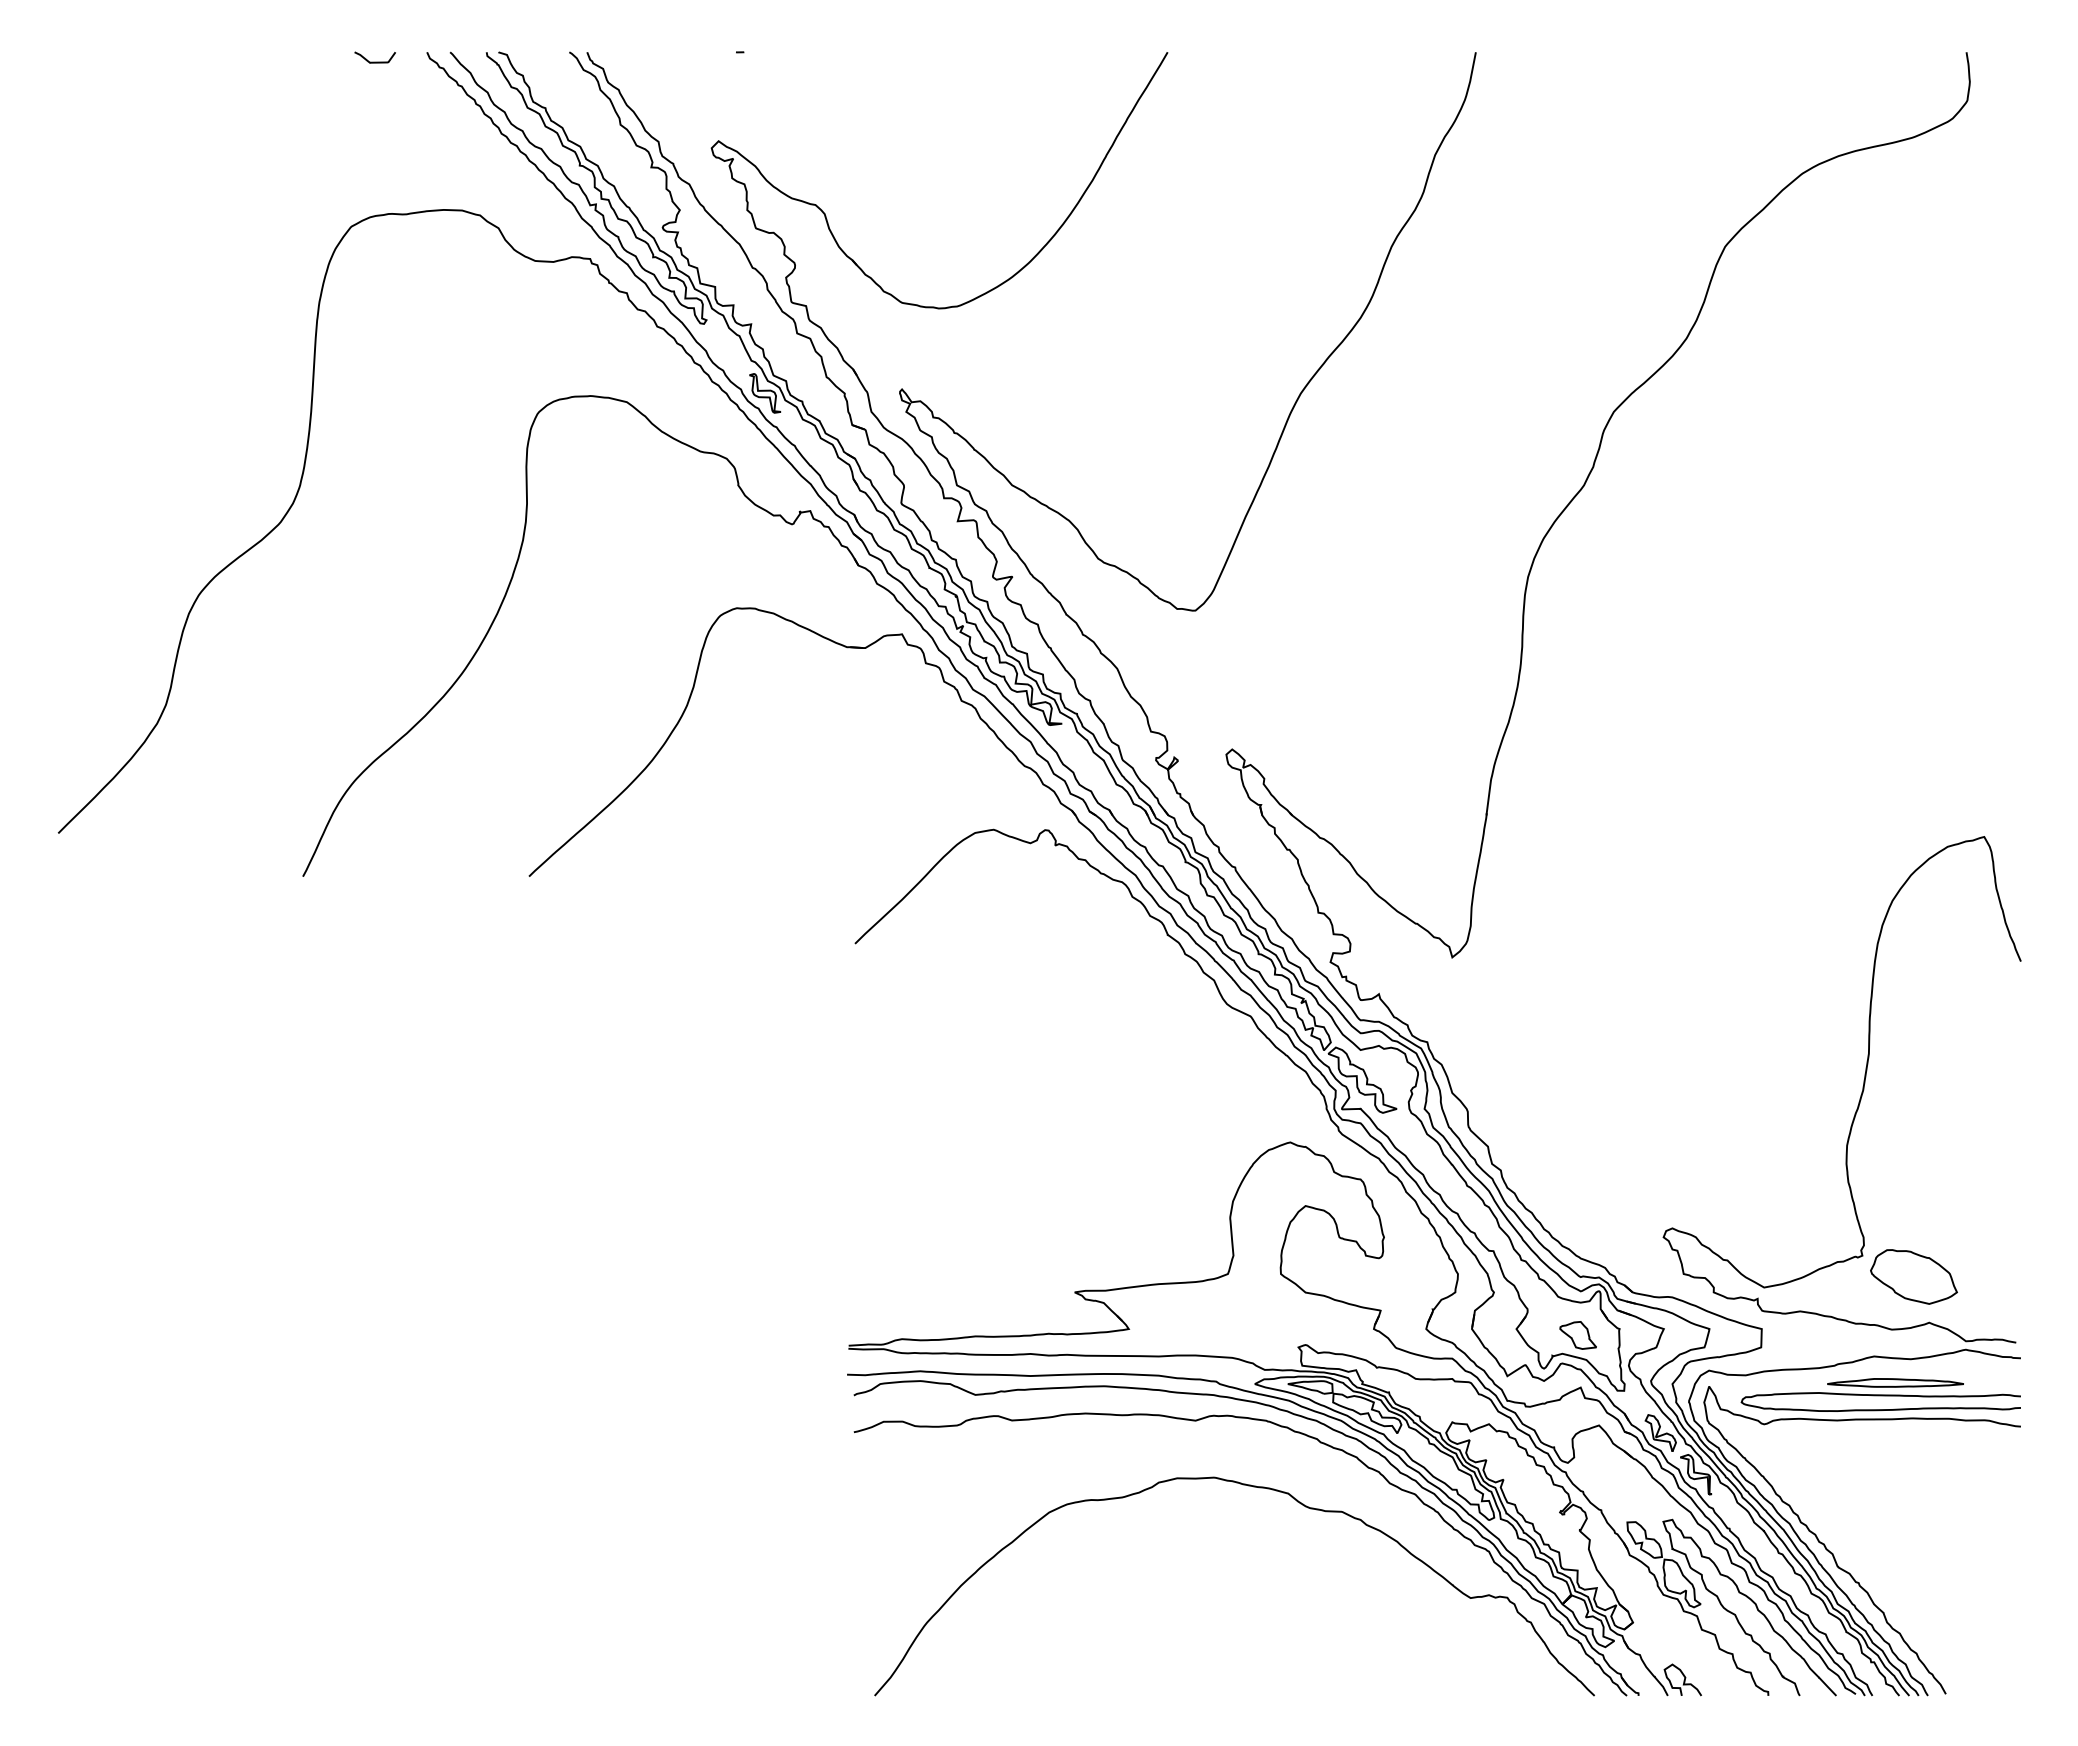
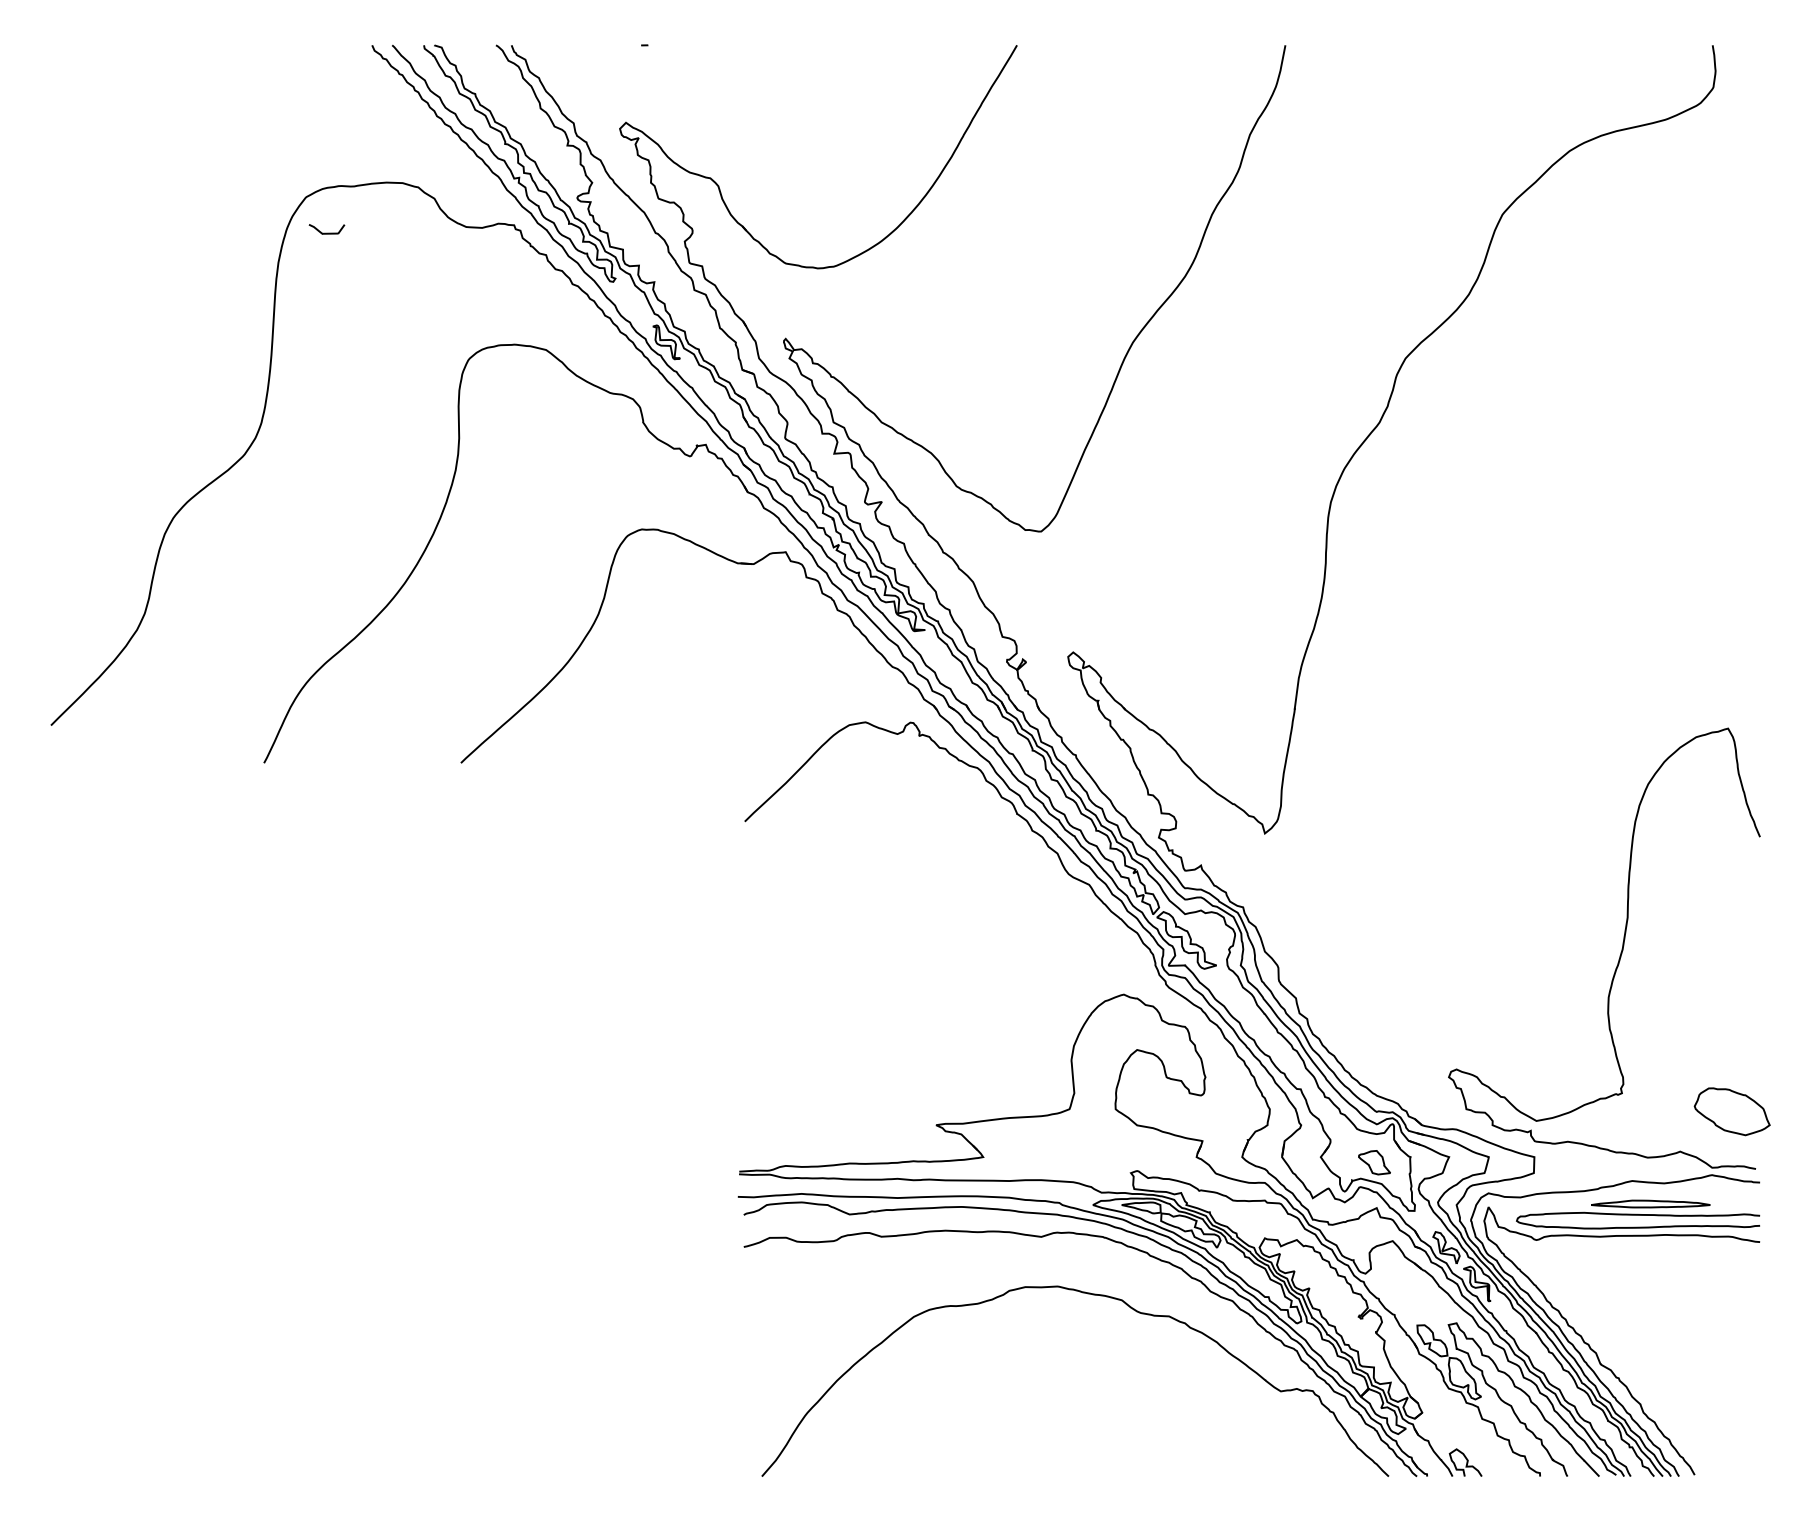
curve: (374, 61) -> (326, 232), moved
part: (1913, 1276) -> (1731, 1111), moved

